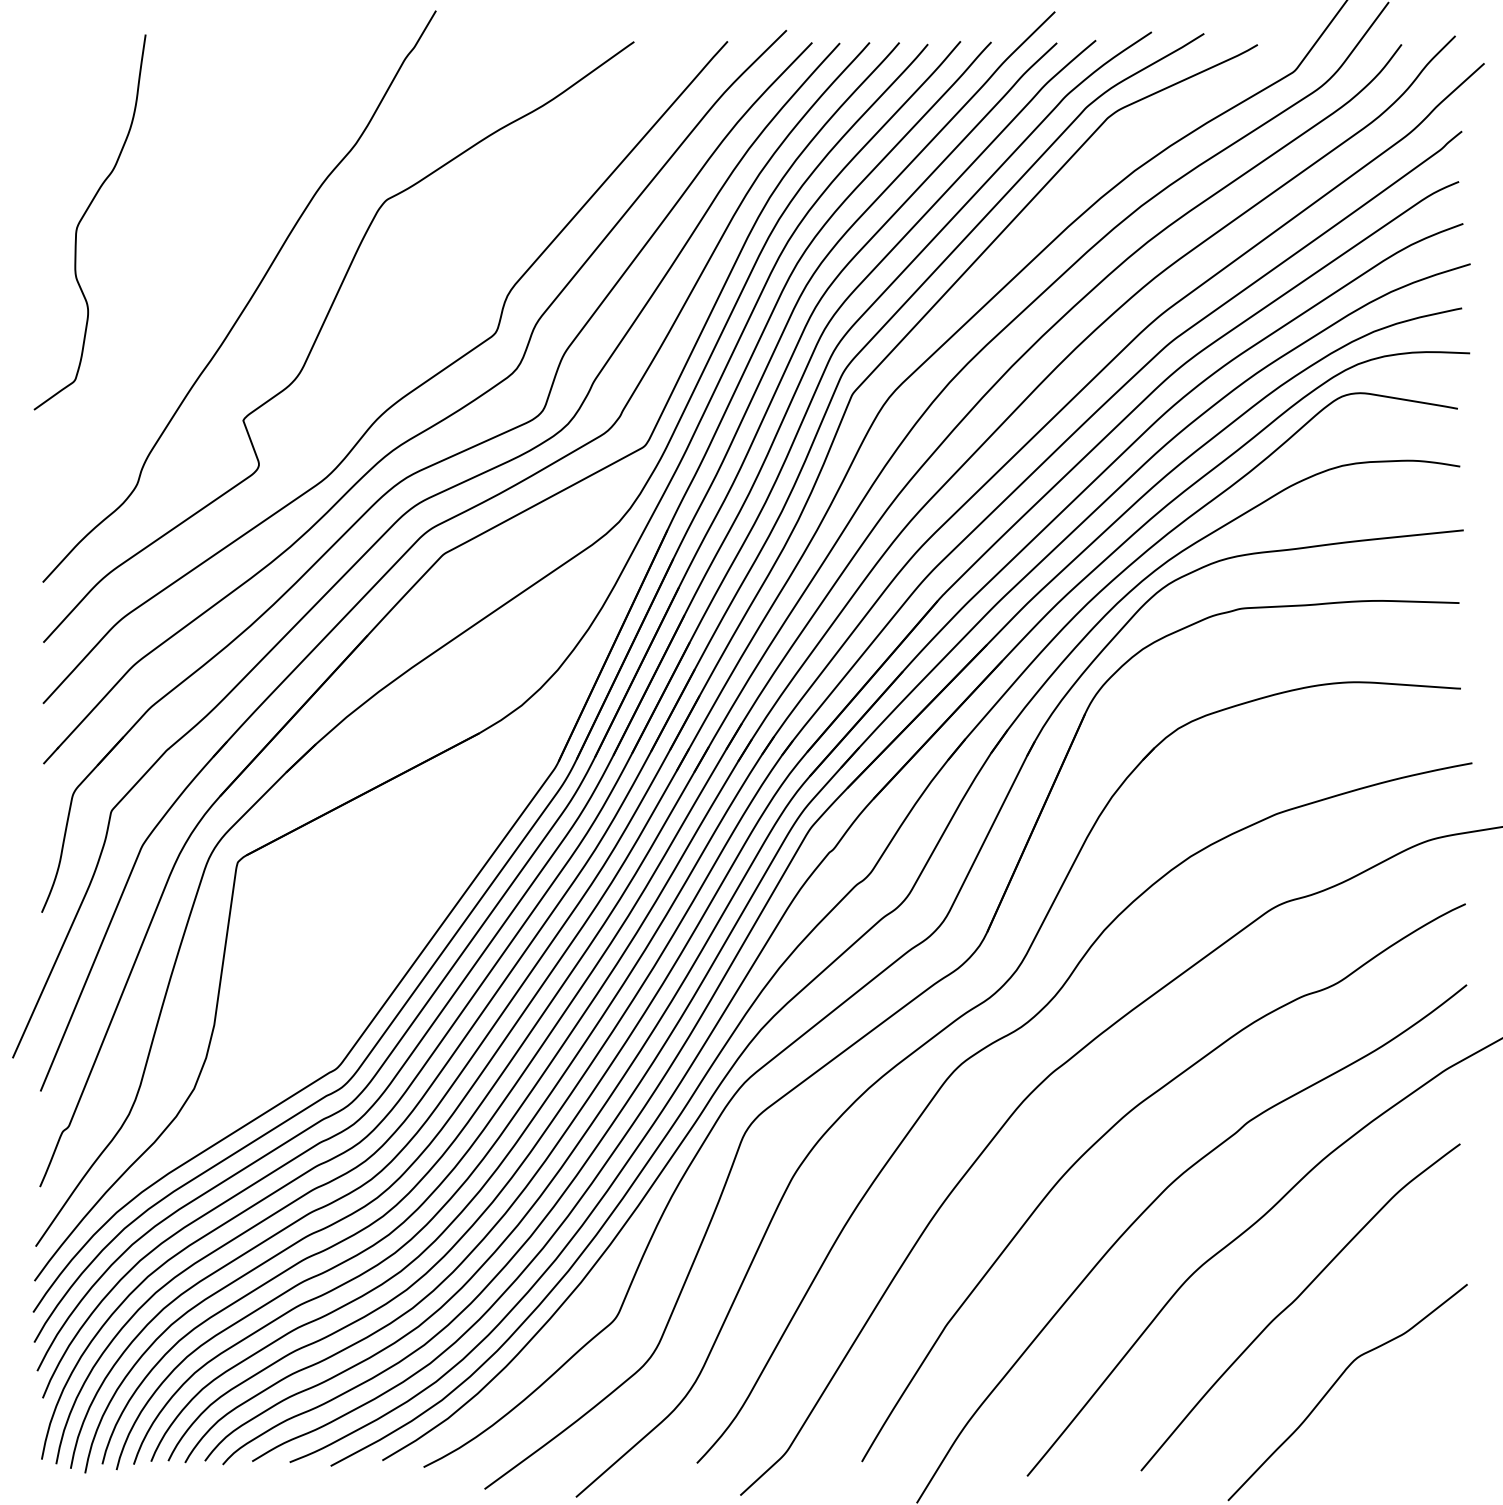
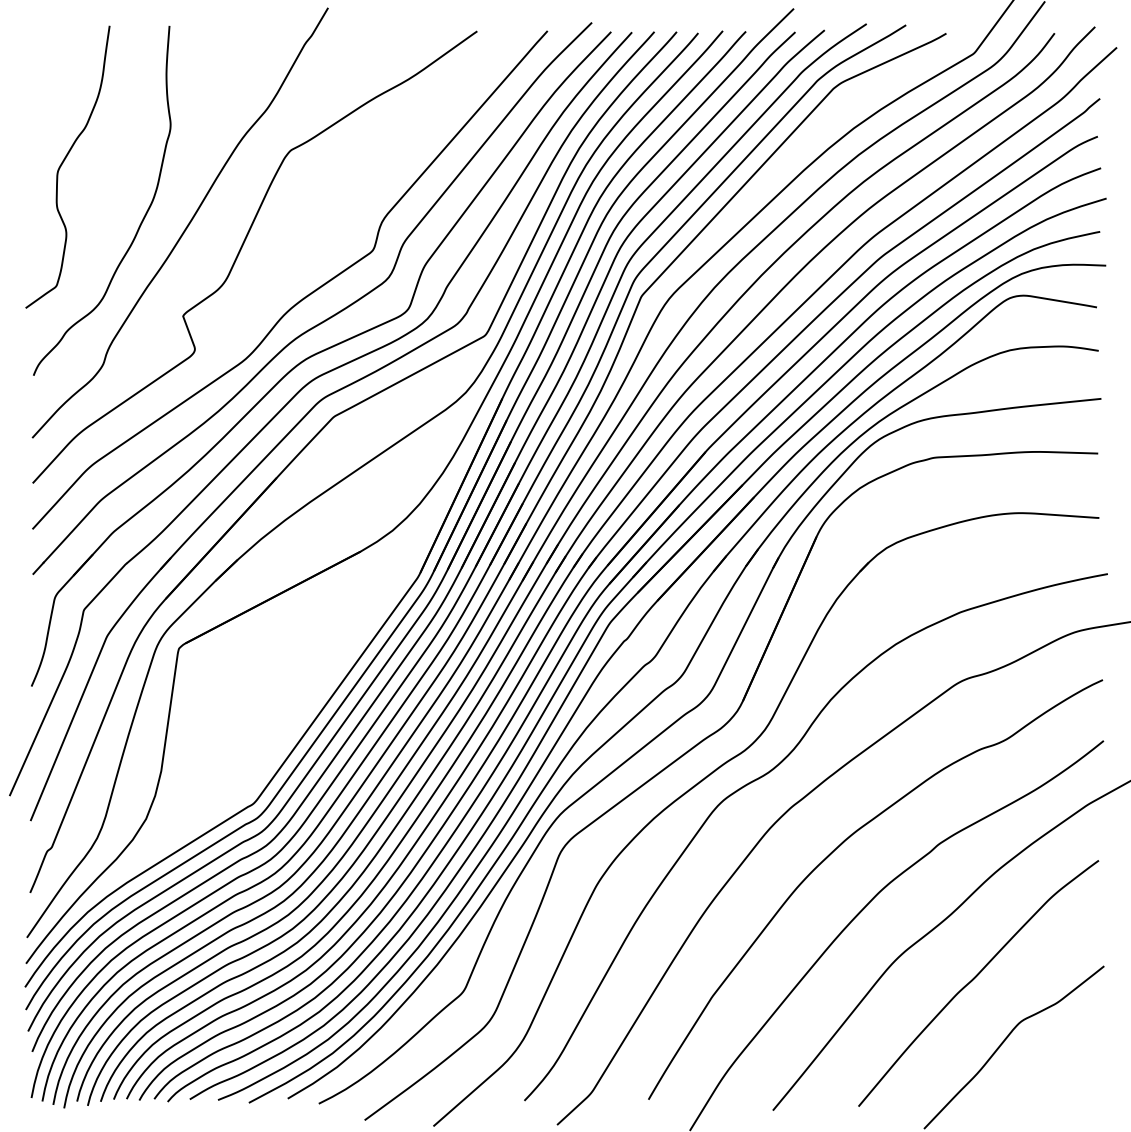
curve: (188, 293) -> (141, 220), added

